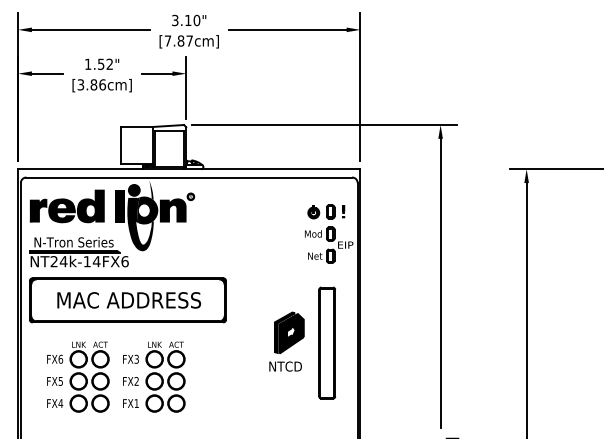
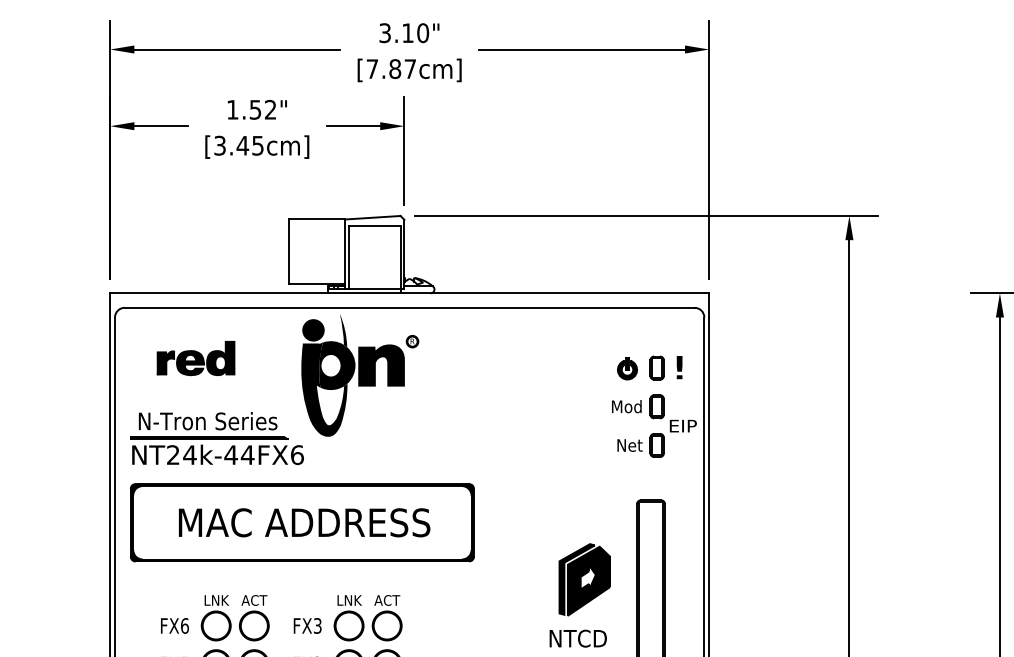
text: (98, 84) -> (250, 145), [3.86cm] -> [3.45cm]
fill: (120, 205) -> (289, 356), removed
part: (66, 206) -> (194, 358), size x0.6
text: (87, 261) -> (231, 454), NT24k-14FX6 -> NT24k-44FX6

